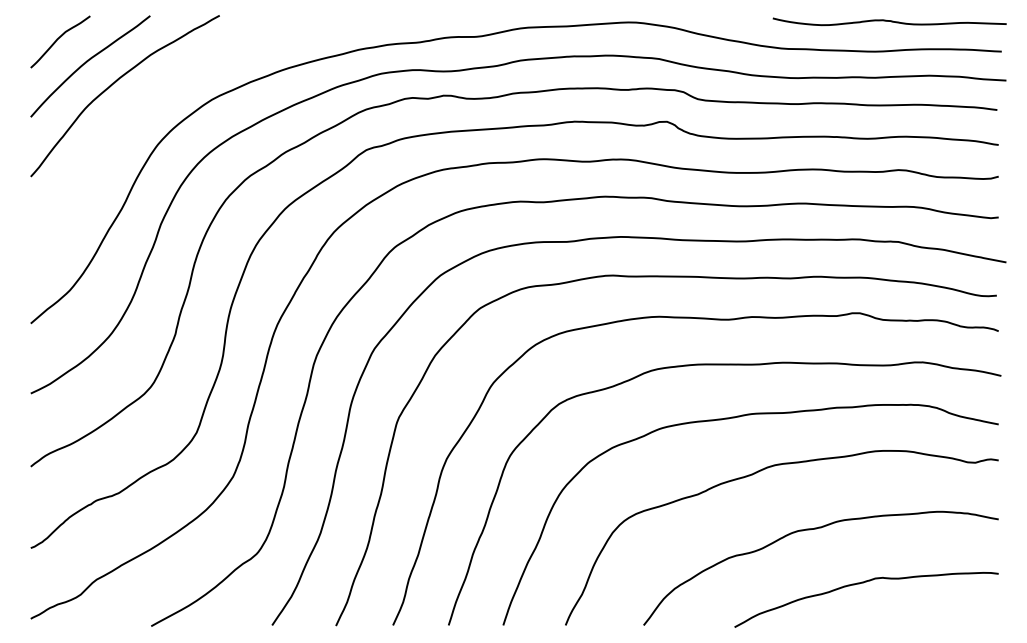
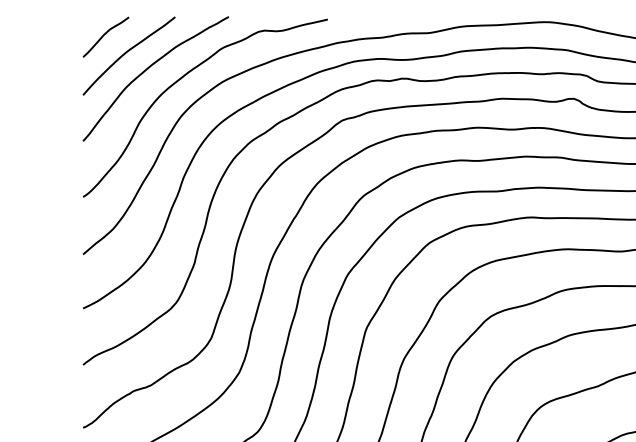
curve: (160, 94) -> (183, 77), added

